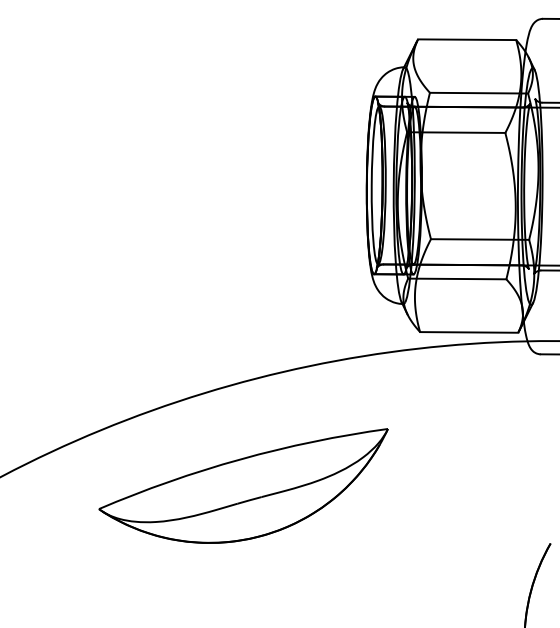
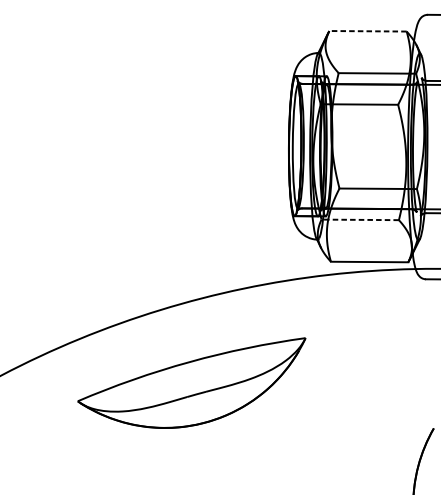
line: (466, 39) -> (367, 31), solid -> dashed
line: (456, 278) -> (359, 219), solid -> dashed

